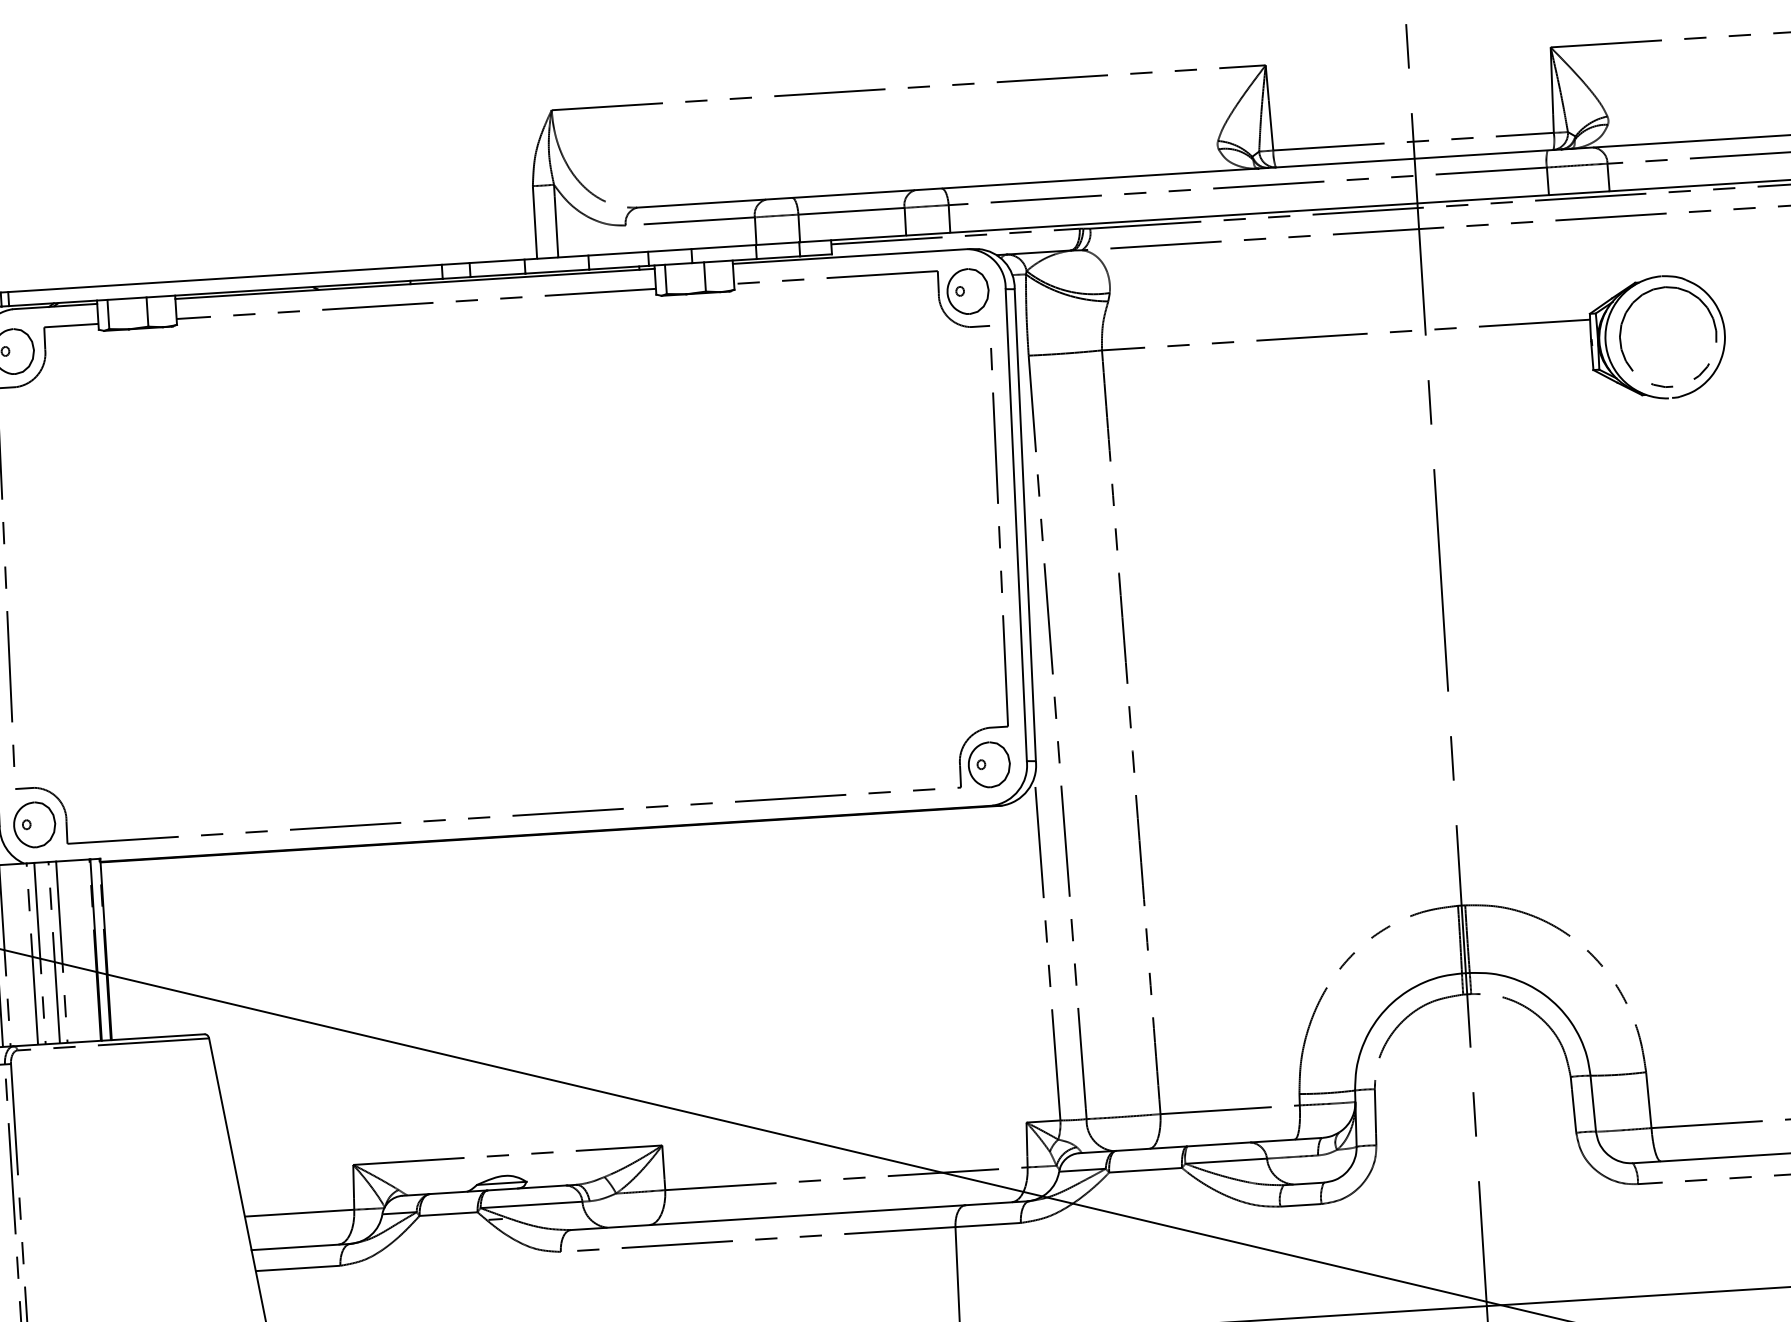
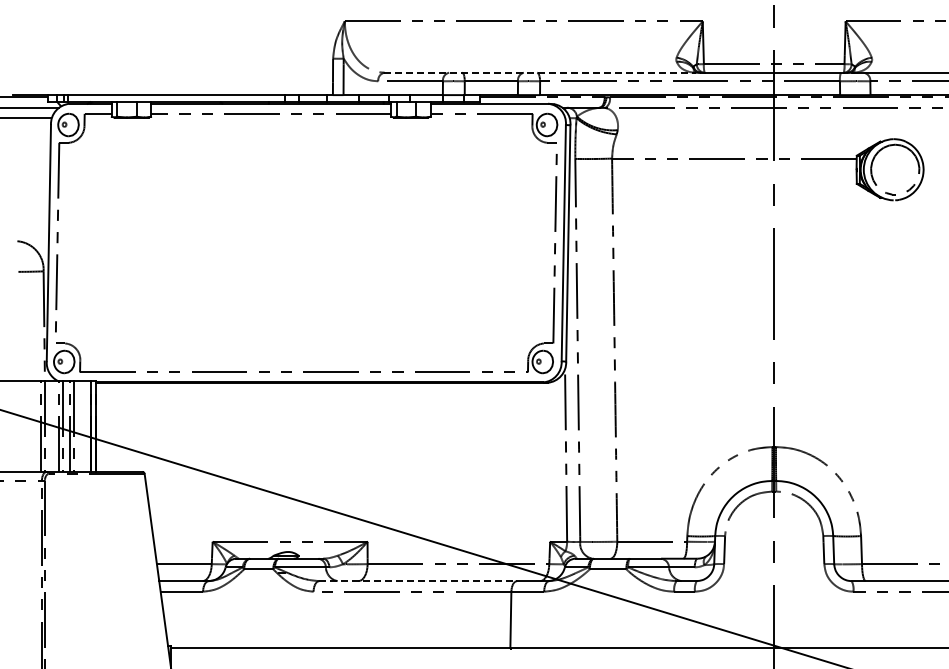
line: (948, 187) -> (540, 72), solid -> dashed
line: (768, 1218) -> (418, 581), solid -> dashed

